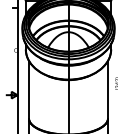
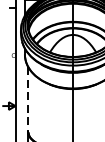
line: (28, 89) -> (27, 99), solid -> dashed

